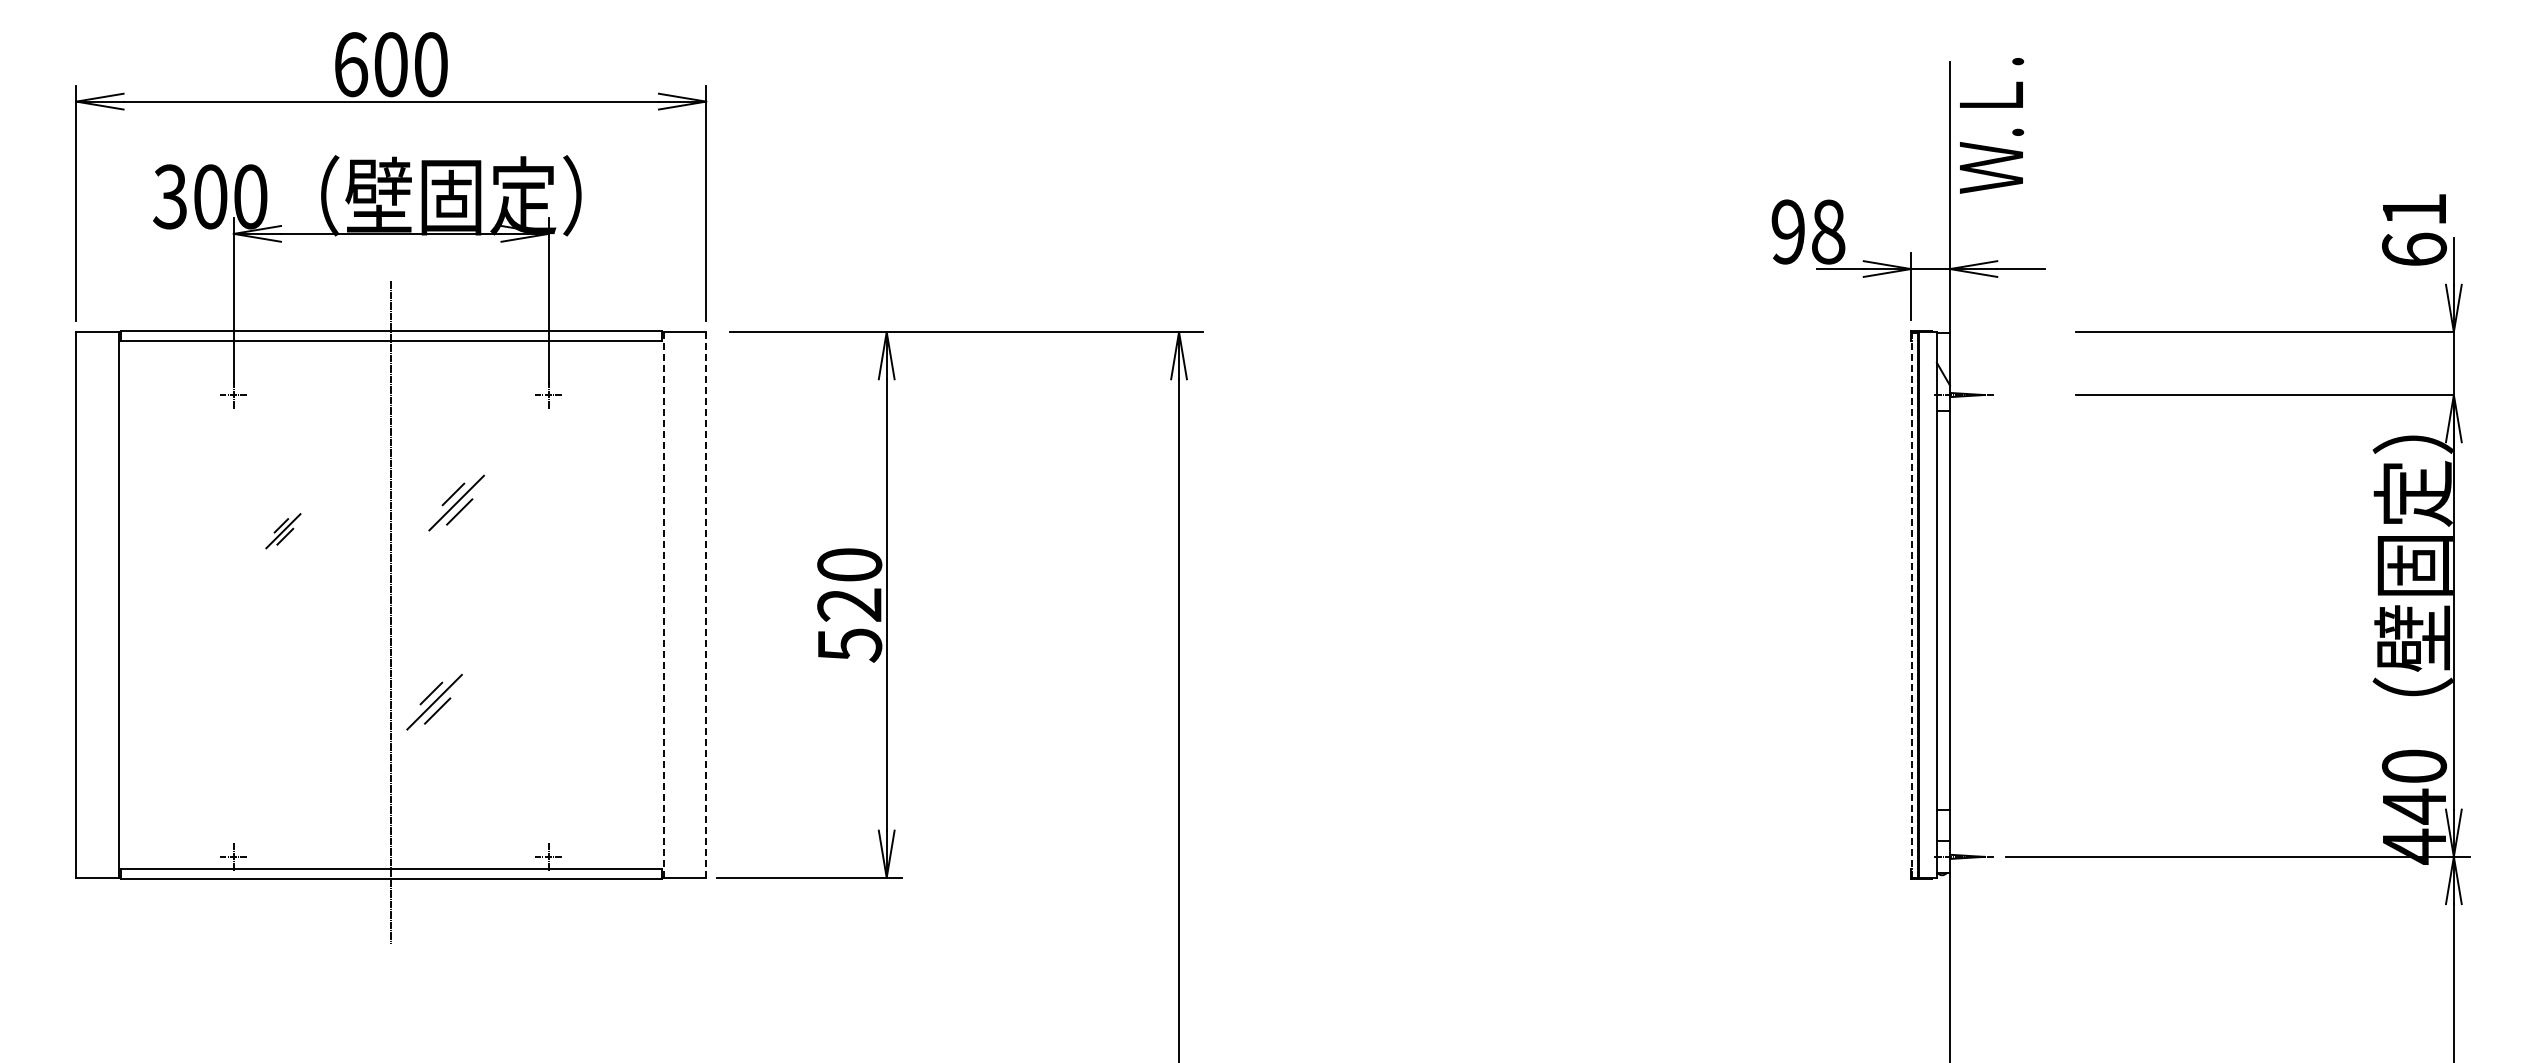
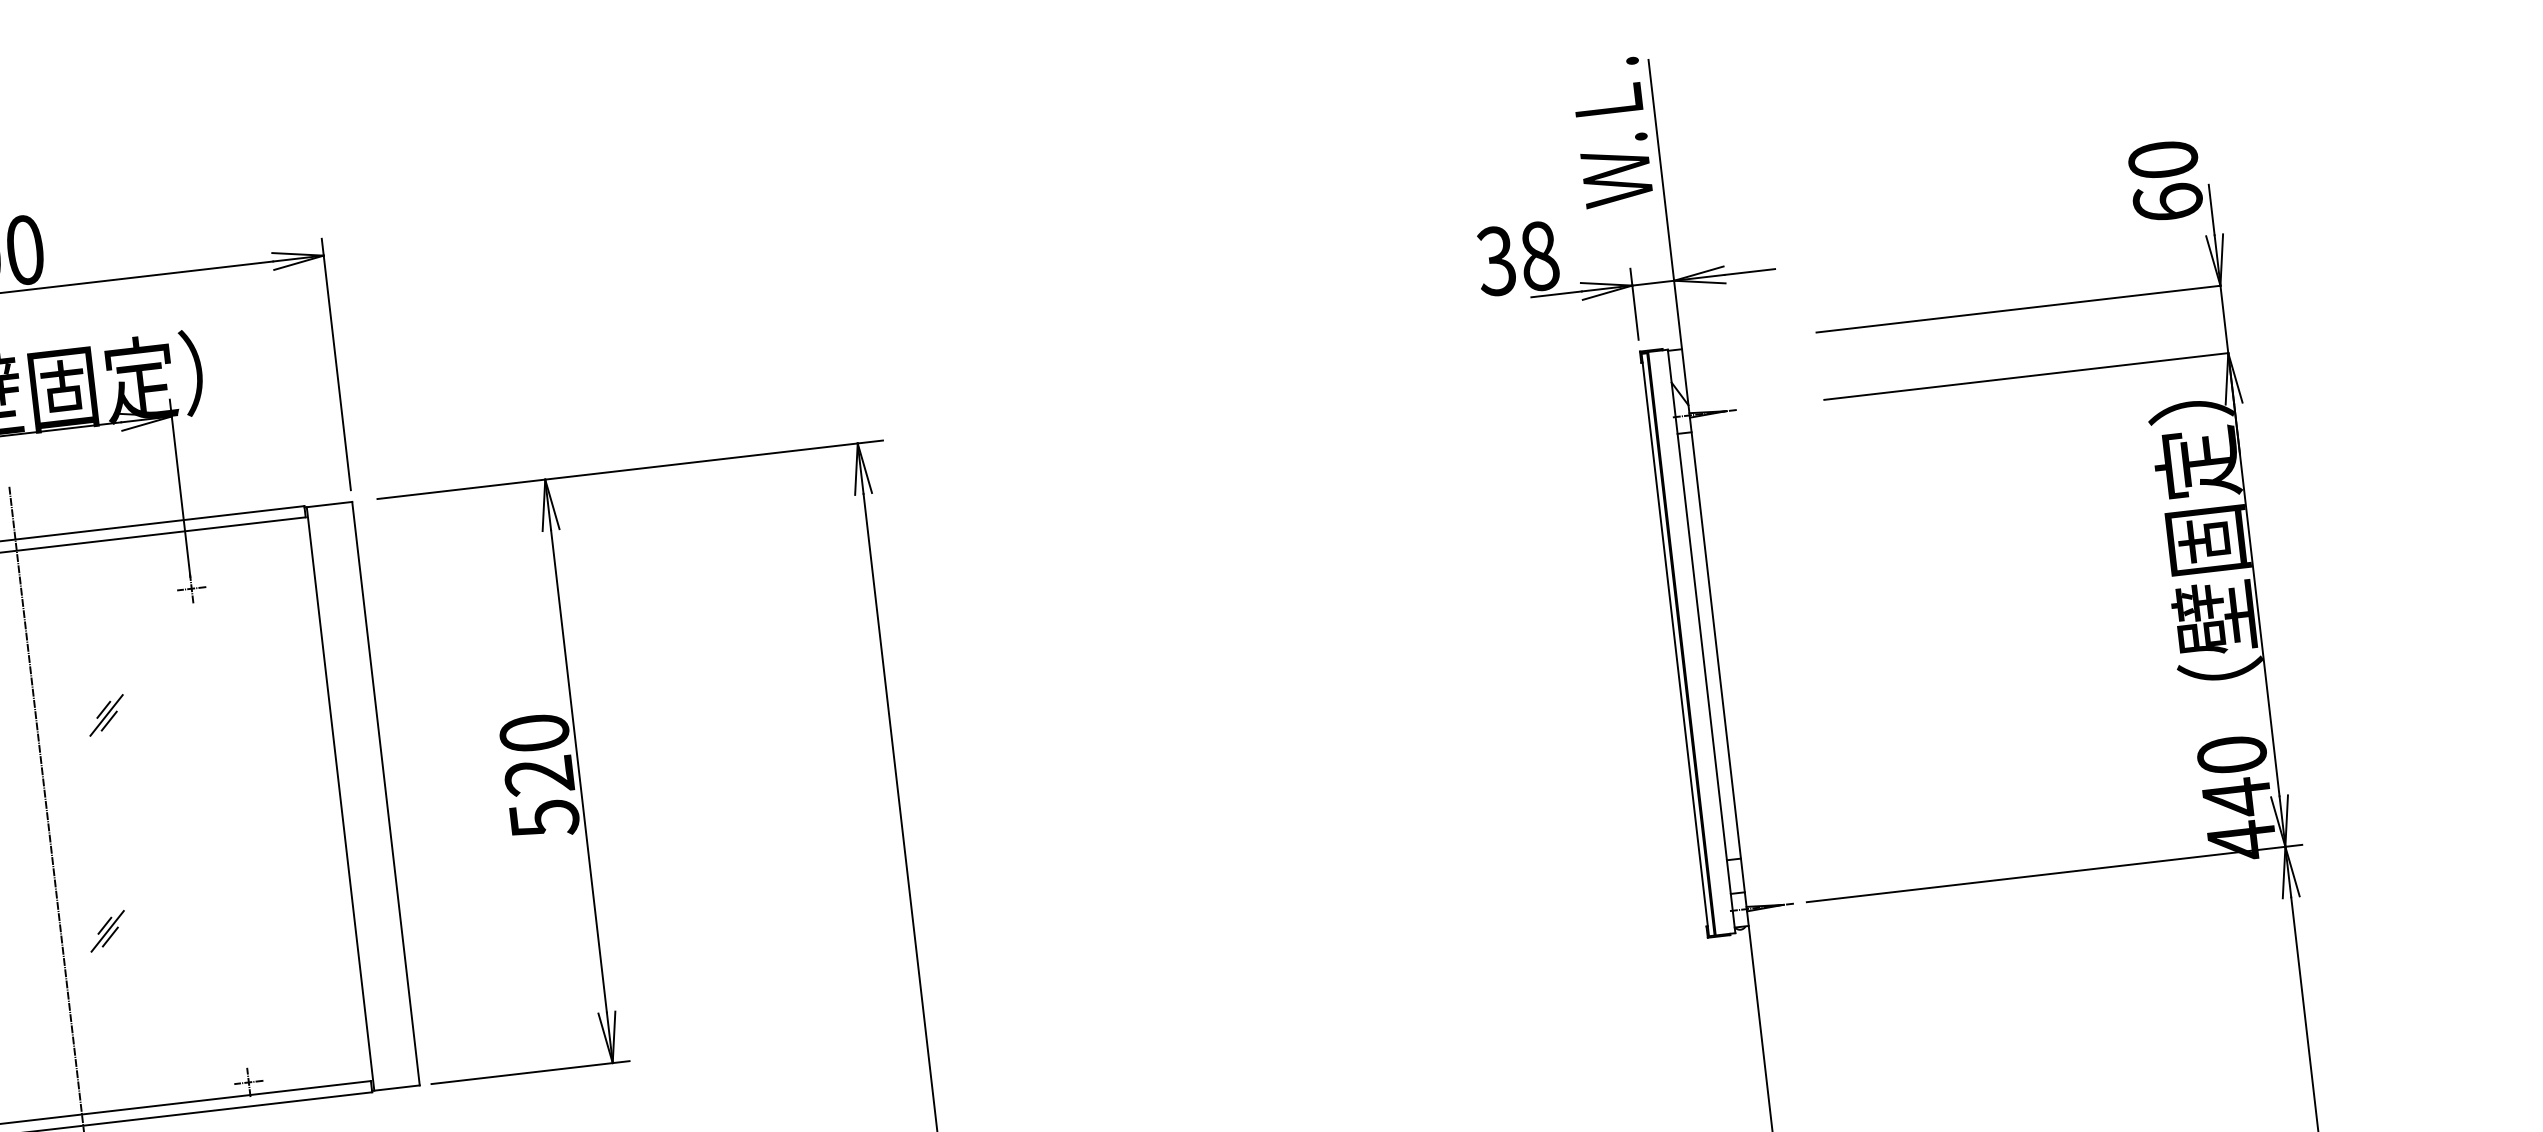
text: (1992, 125) -> (1613, 132), moved
text: (2414, 209) -> (2163, 159), 61 -> 60
text: (1787, 231) -> (1495, 260), 98 -> 38
part: (456, 502) -> (106, 715), size x0.62
line: (663, 604) -> (340, 798), dashed -> solid
line: (706, 604) -> (386, 793), dashed -> solid
line: (1912, 604) -> (1675, 643), dashed -> solid
part: (434, 702) -> (107, 931), size x0.62

